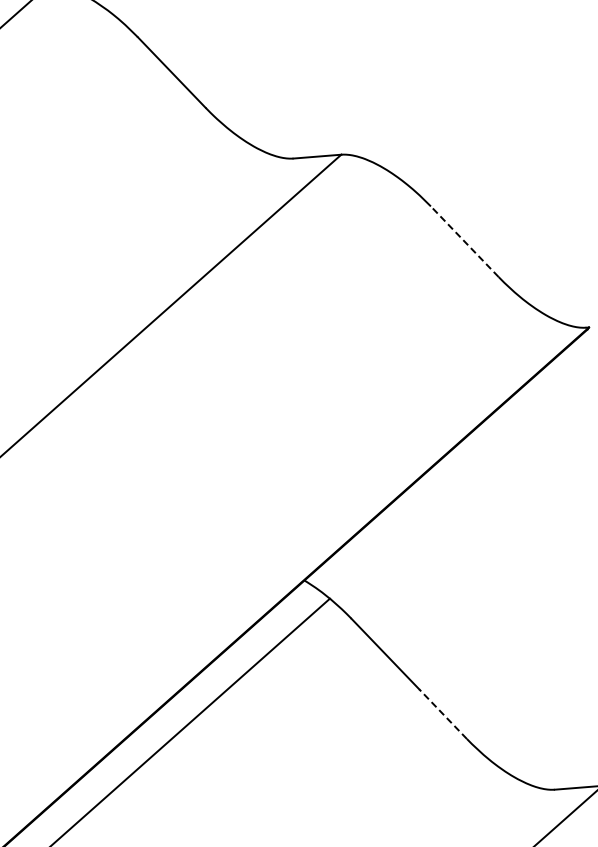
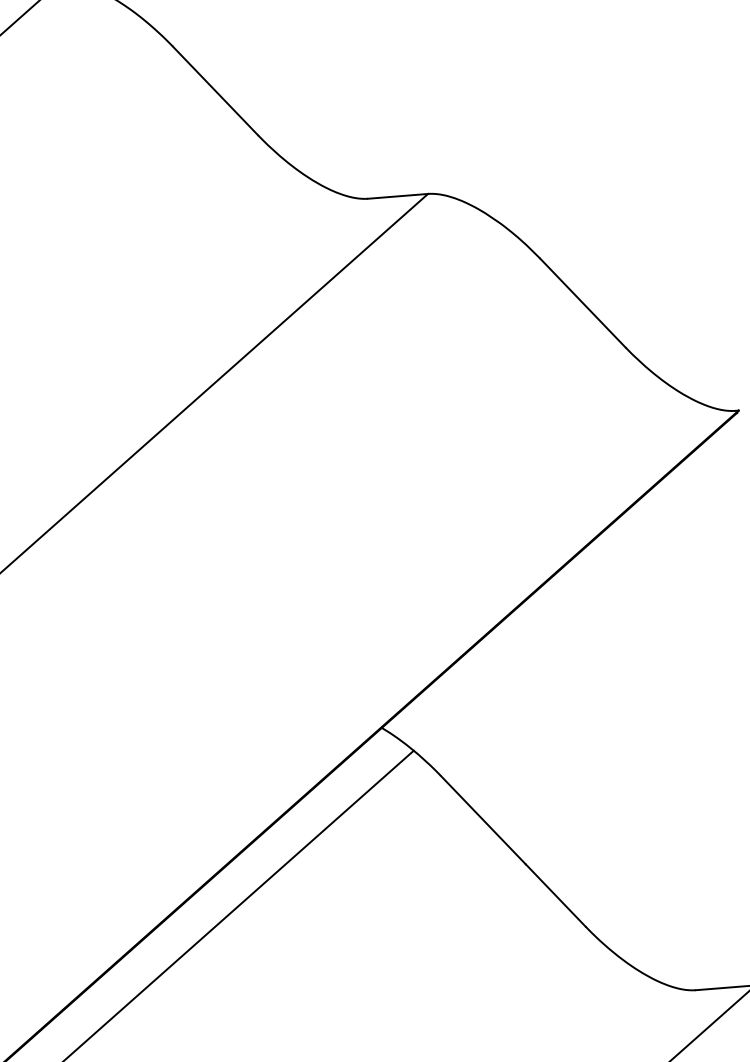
line: (464, 241) -> (582, 302), dashed -> solid
line: (442, 713) -> (554, 894), dashed -> solid

